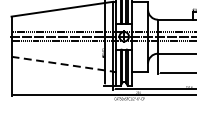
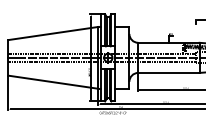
line: (62, 64) -> (53, 82), dashed -> solid

